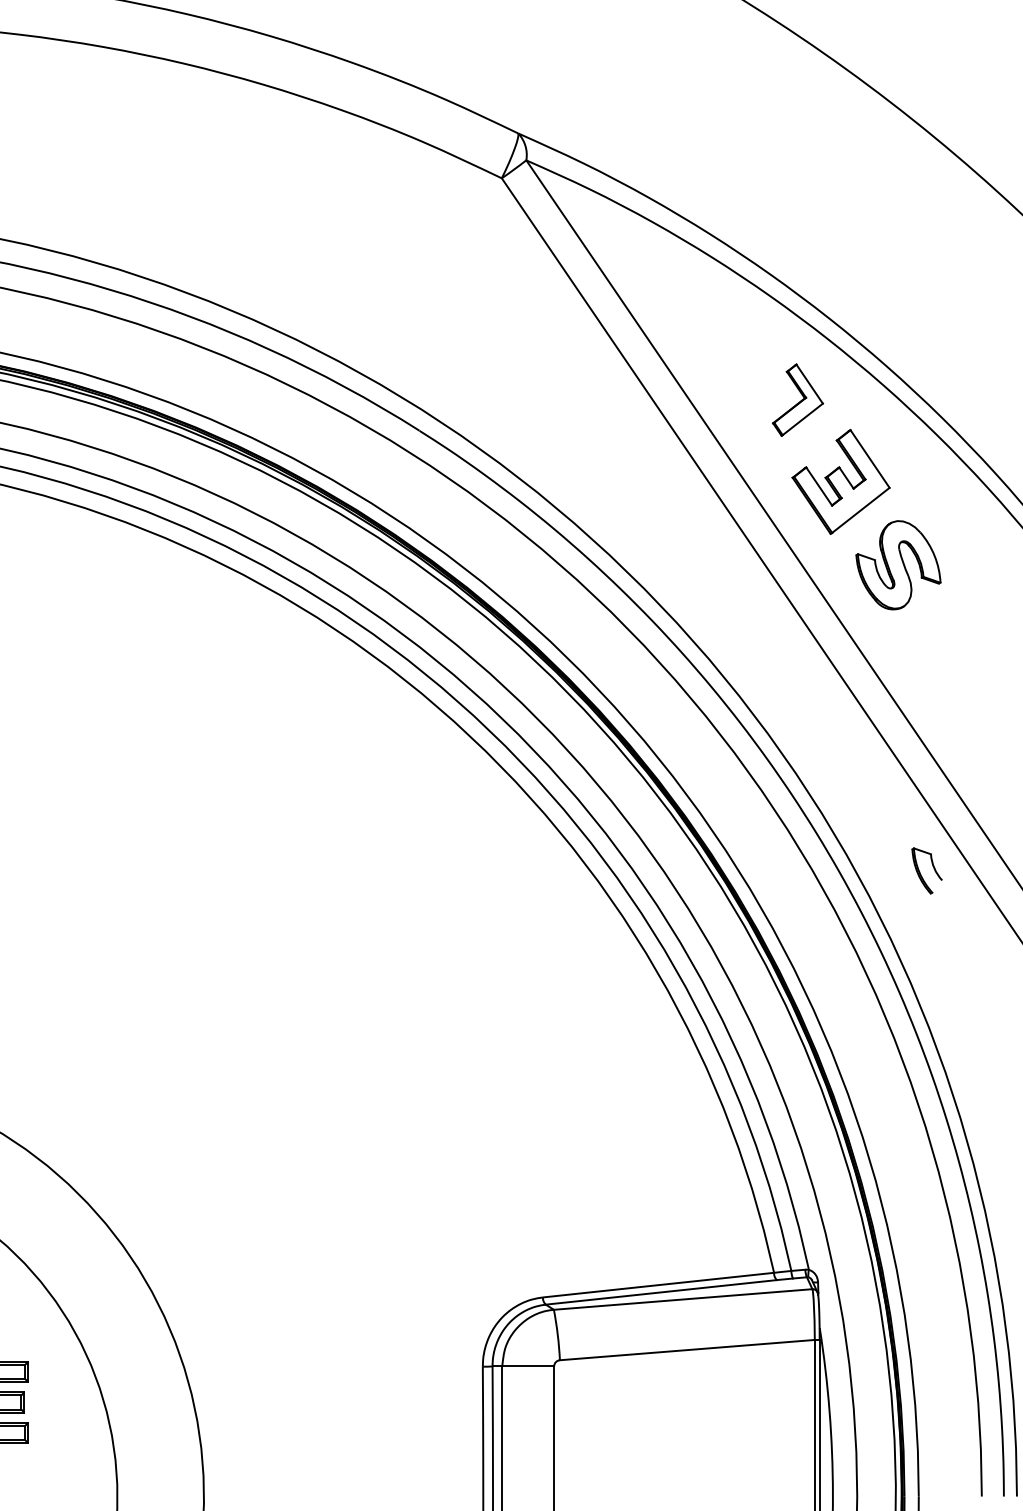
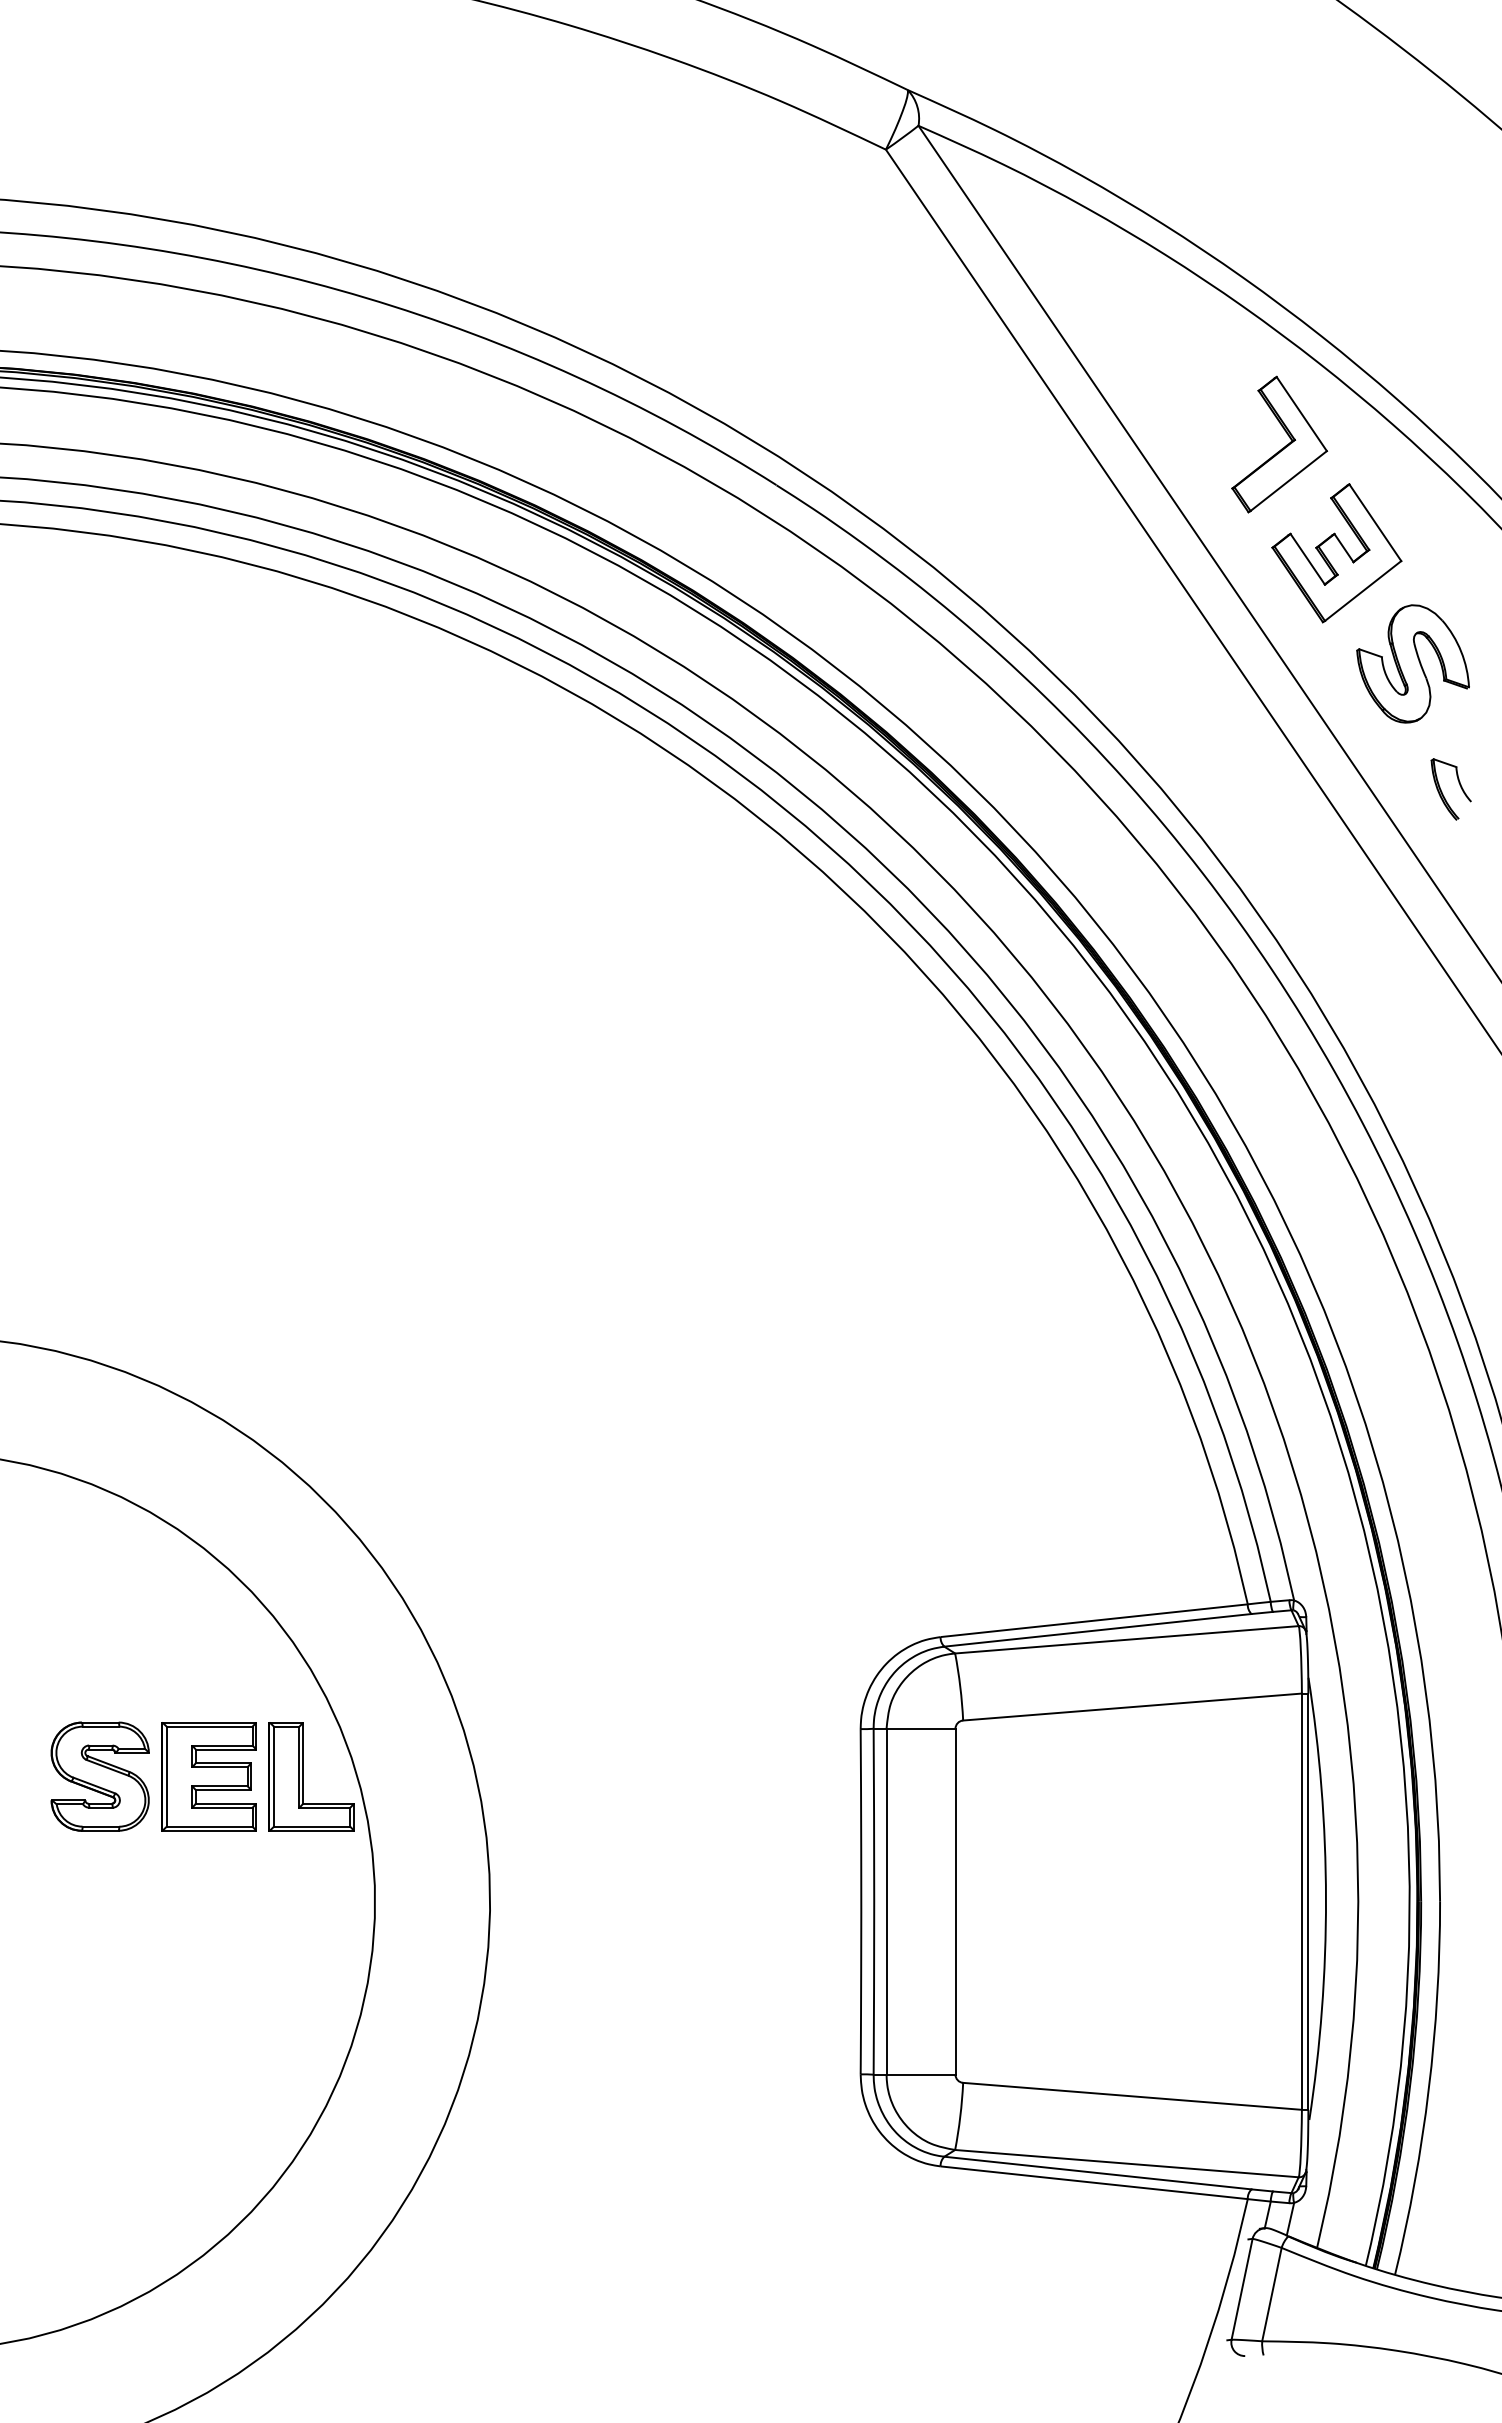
part: (797, 400) -> (1279, 444), size x1.43
part: (920, 872) -> (1442, 791), moved
part: (63, 1402) -> (303, 1776), added

